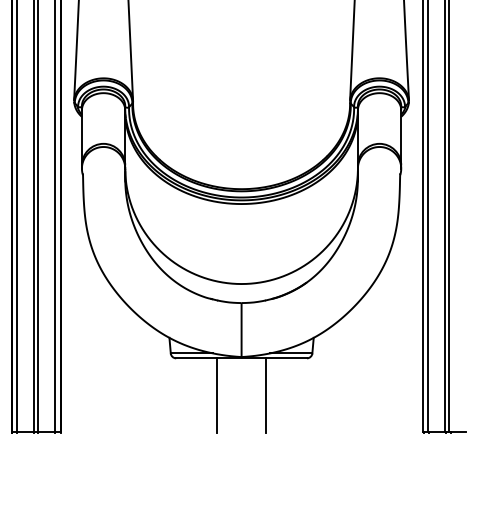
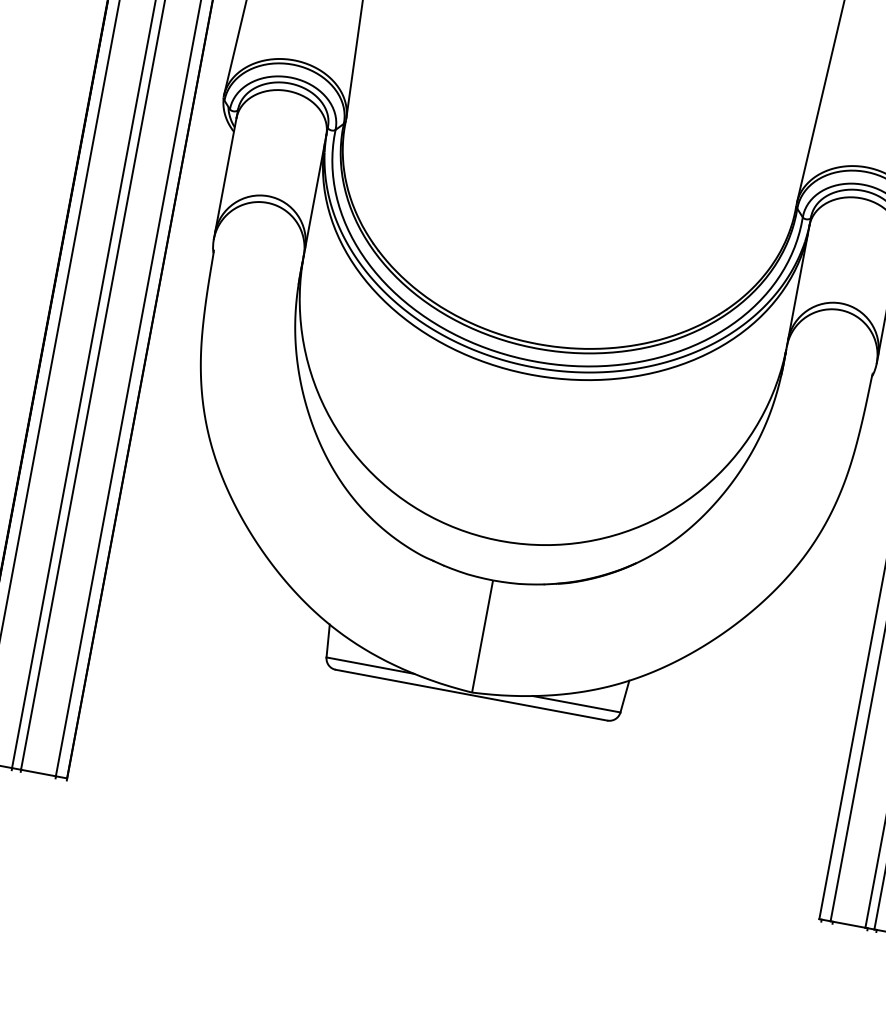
line: (217, 395) -> (407, 762), removed
line: (265, 395) -> (506, 781), removed

